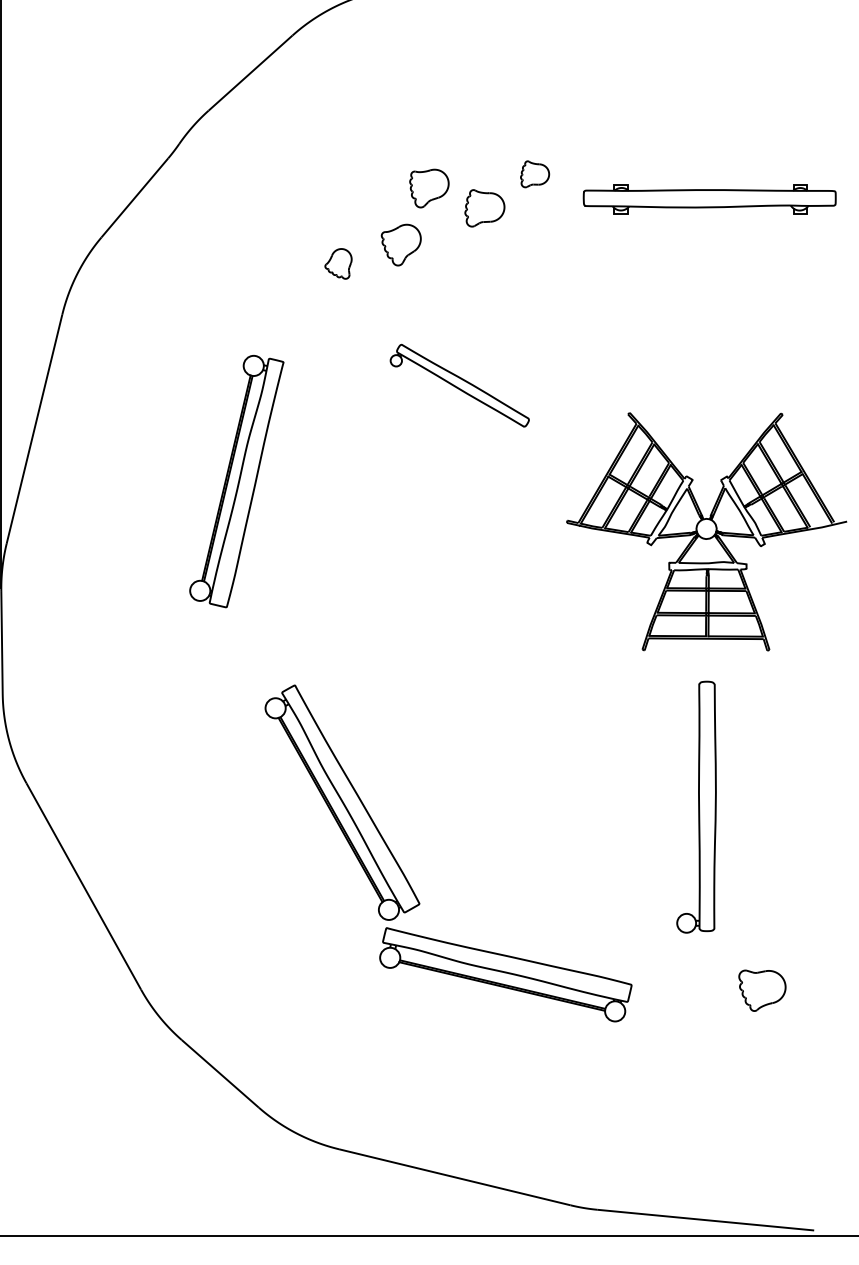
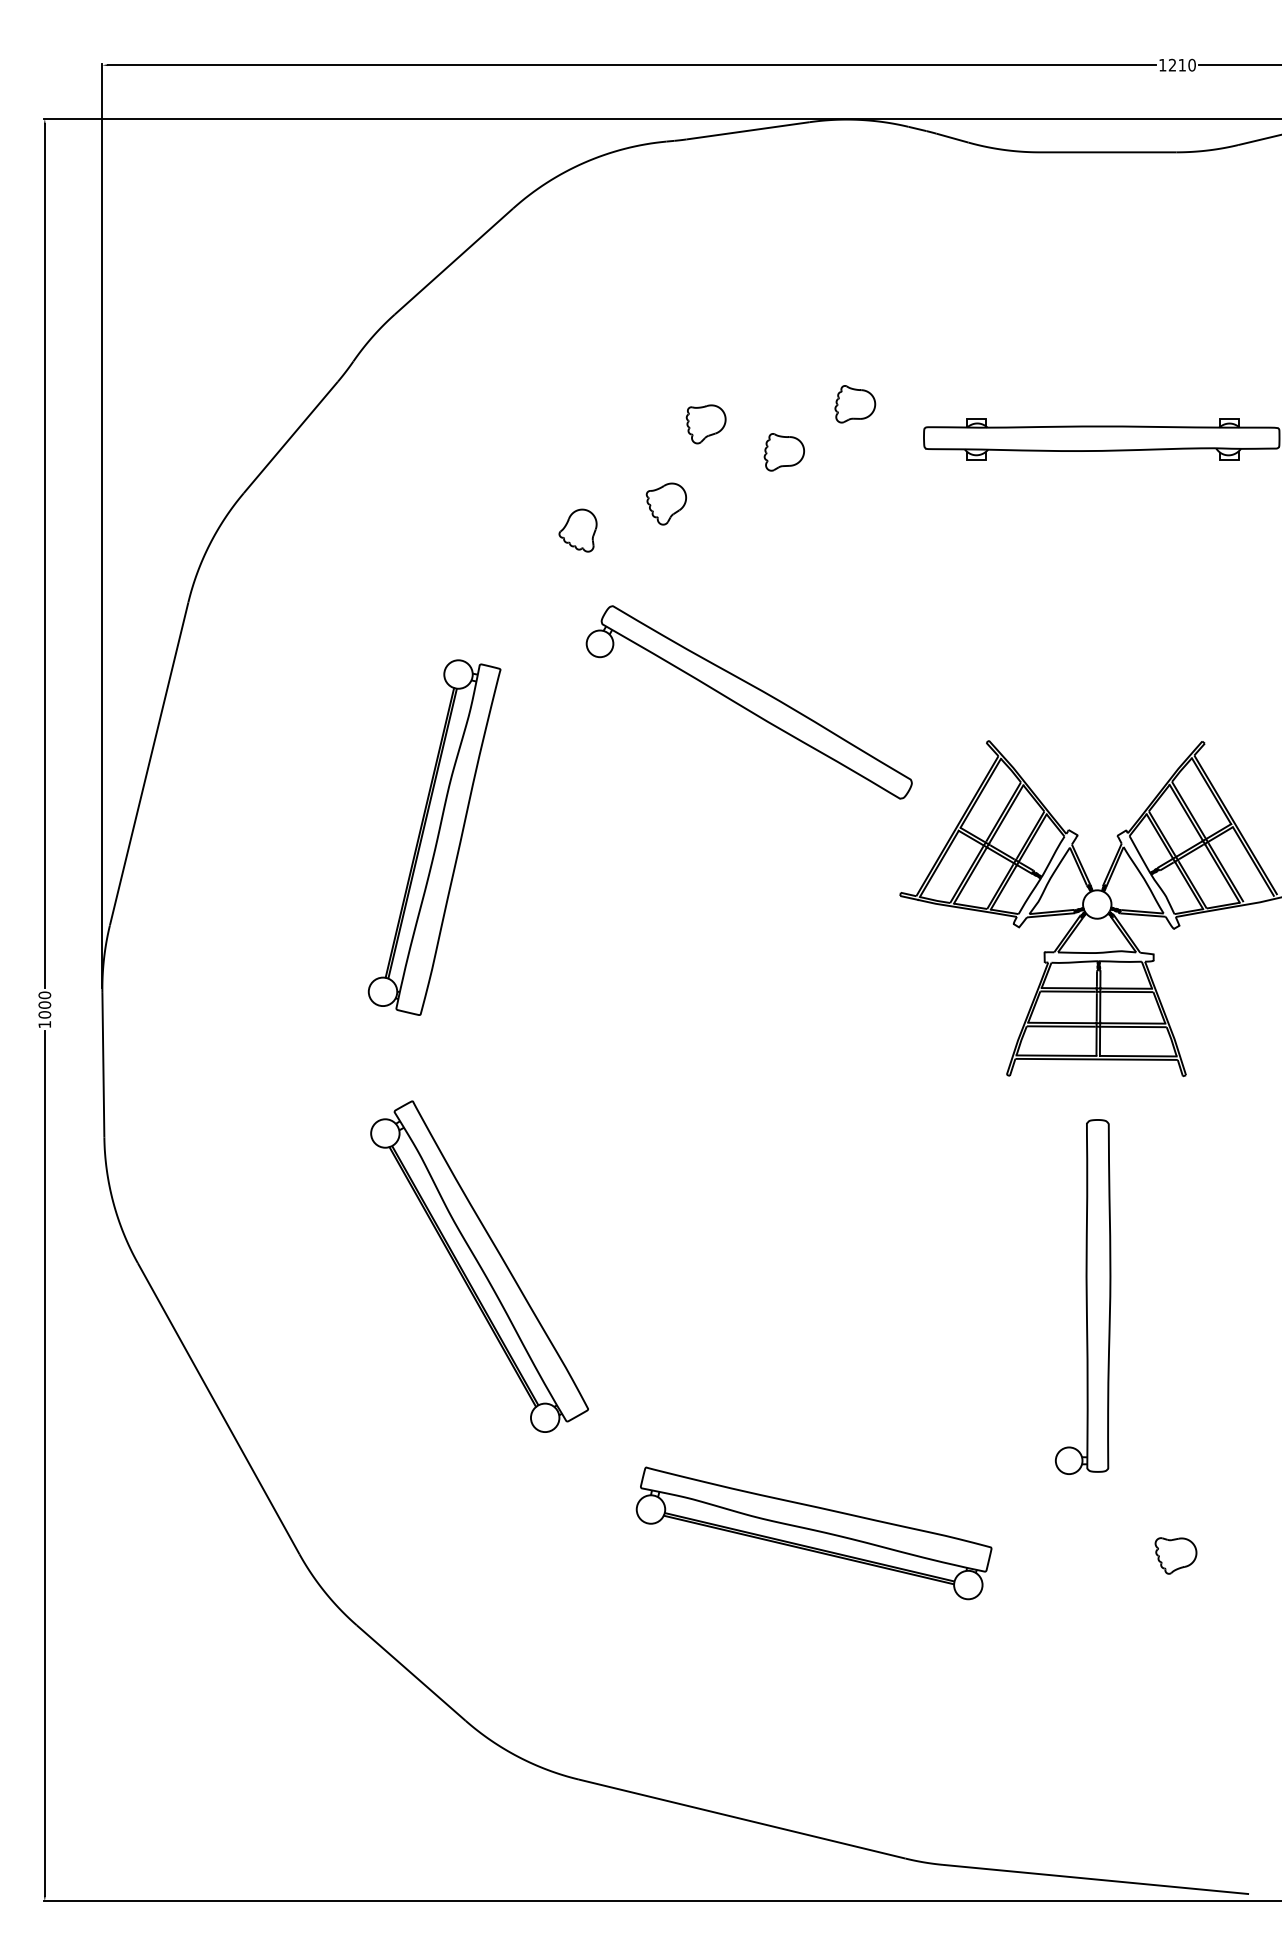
part: (428, 188) -> (705, 424), size x0.71
part: (484, 208) -> (783, 452), size x0.71
part: (400, 244) -> (665, 503), size x0.71
part: (459, 385) -> (748, 702), size x1.67
part: (342, 802) -> (479, 1266), moved
part: (762, 990) -> (1175, 1555), size x0.62

